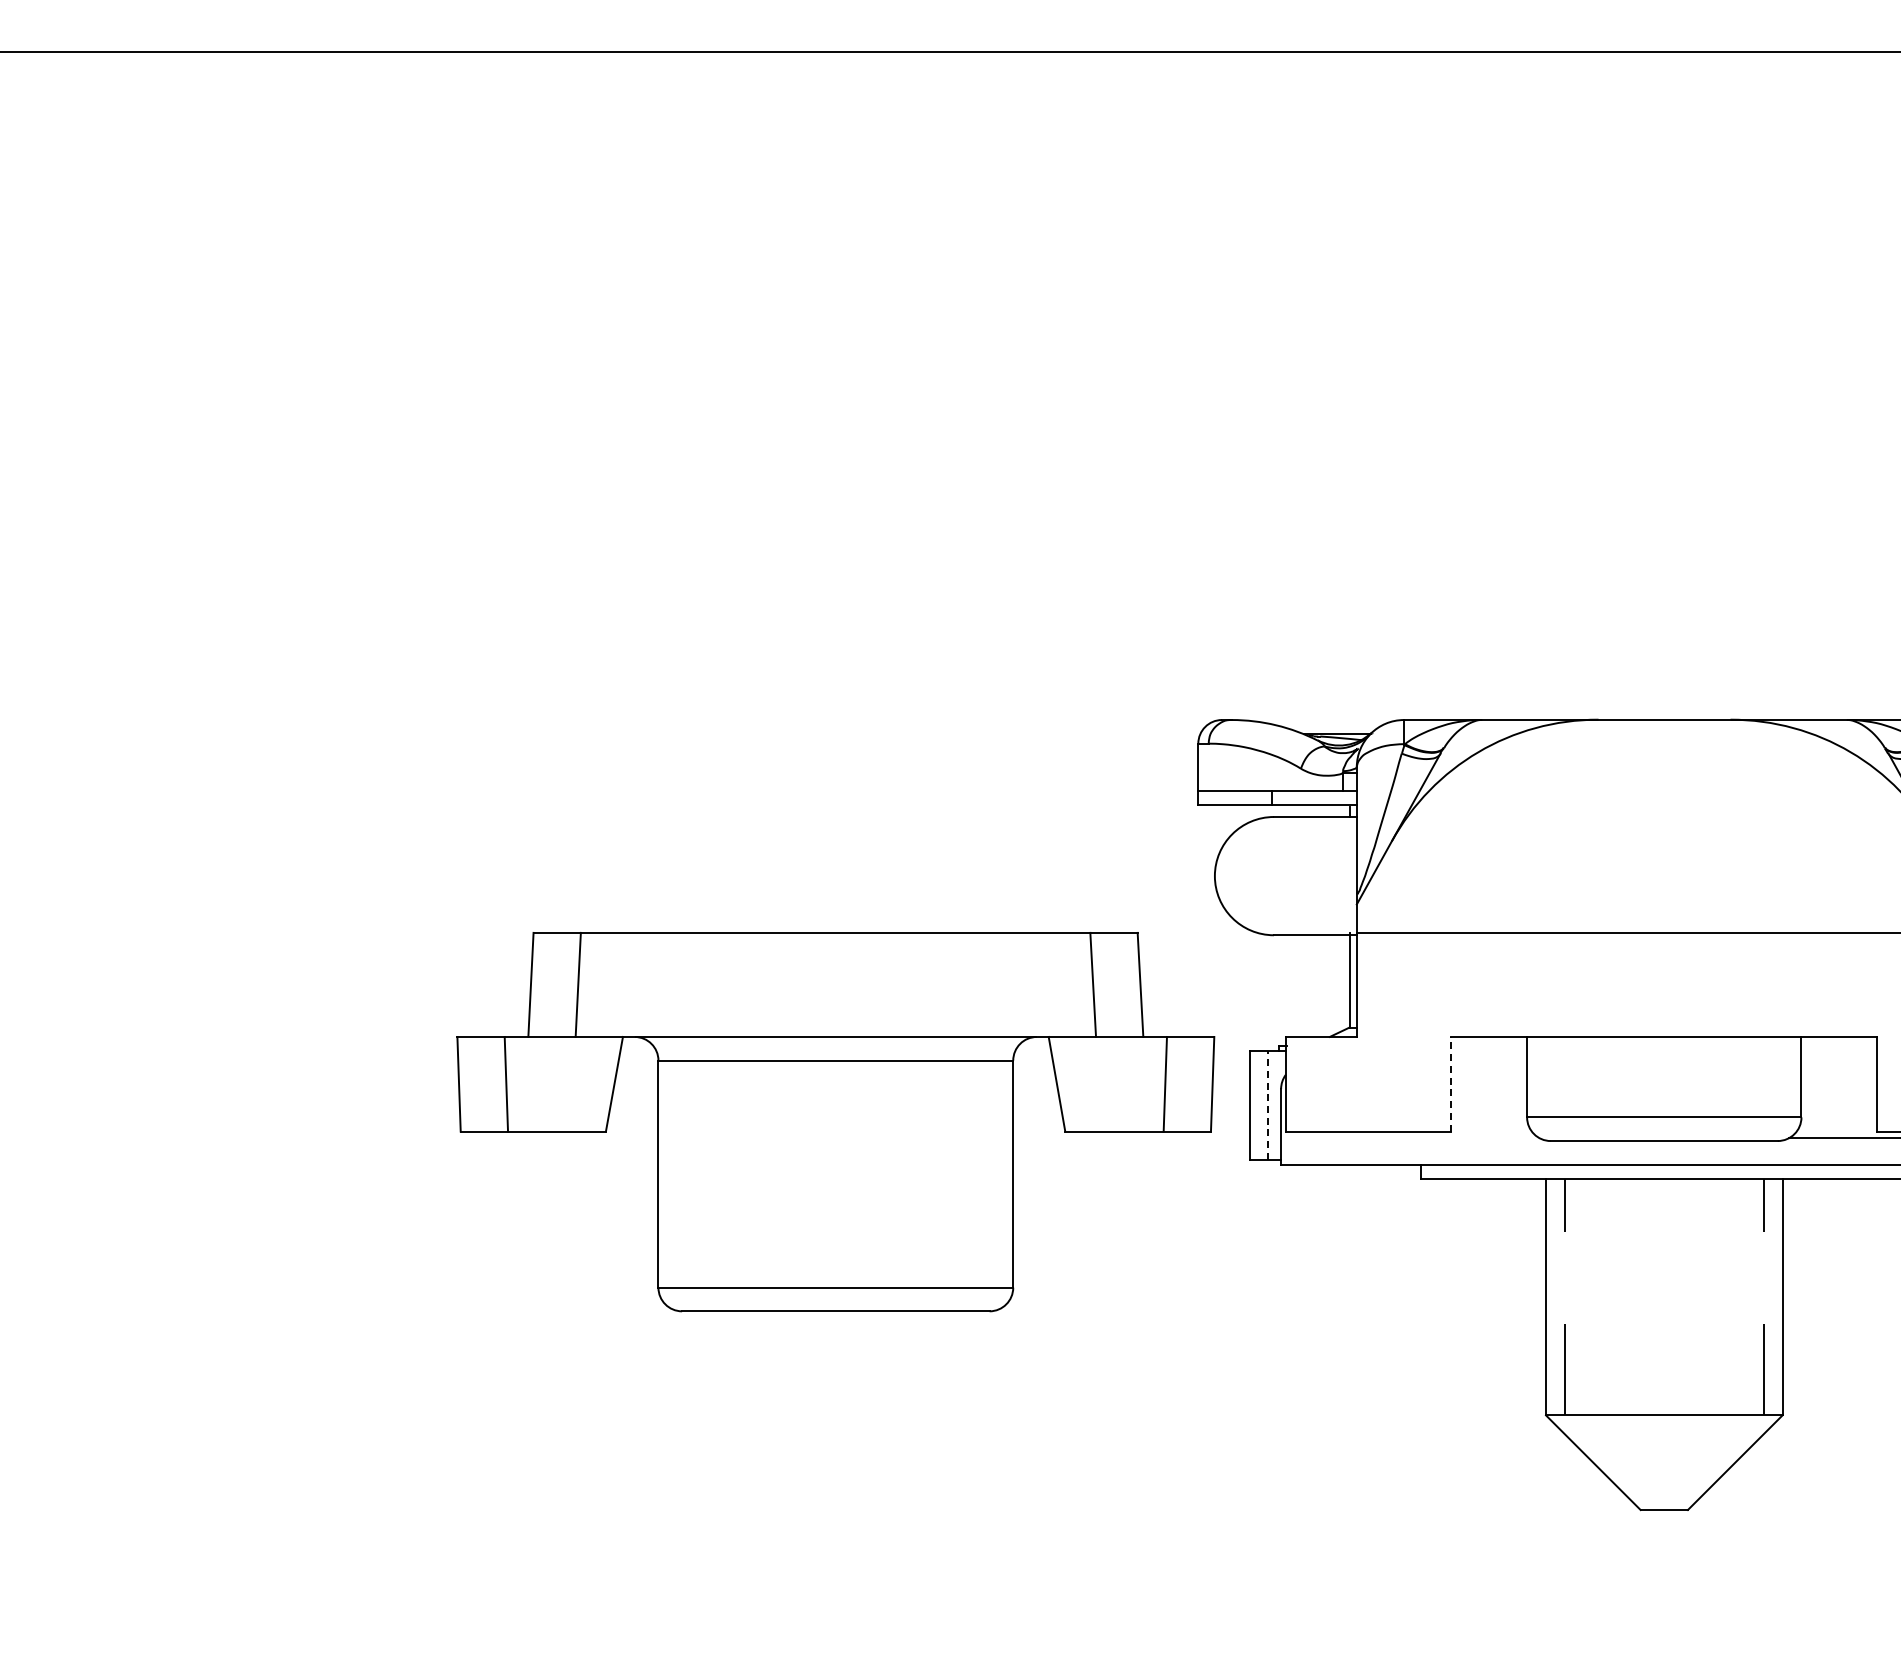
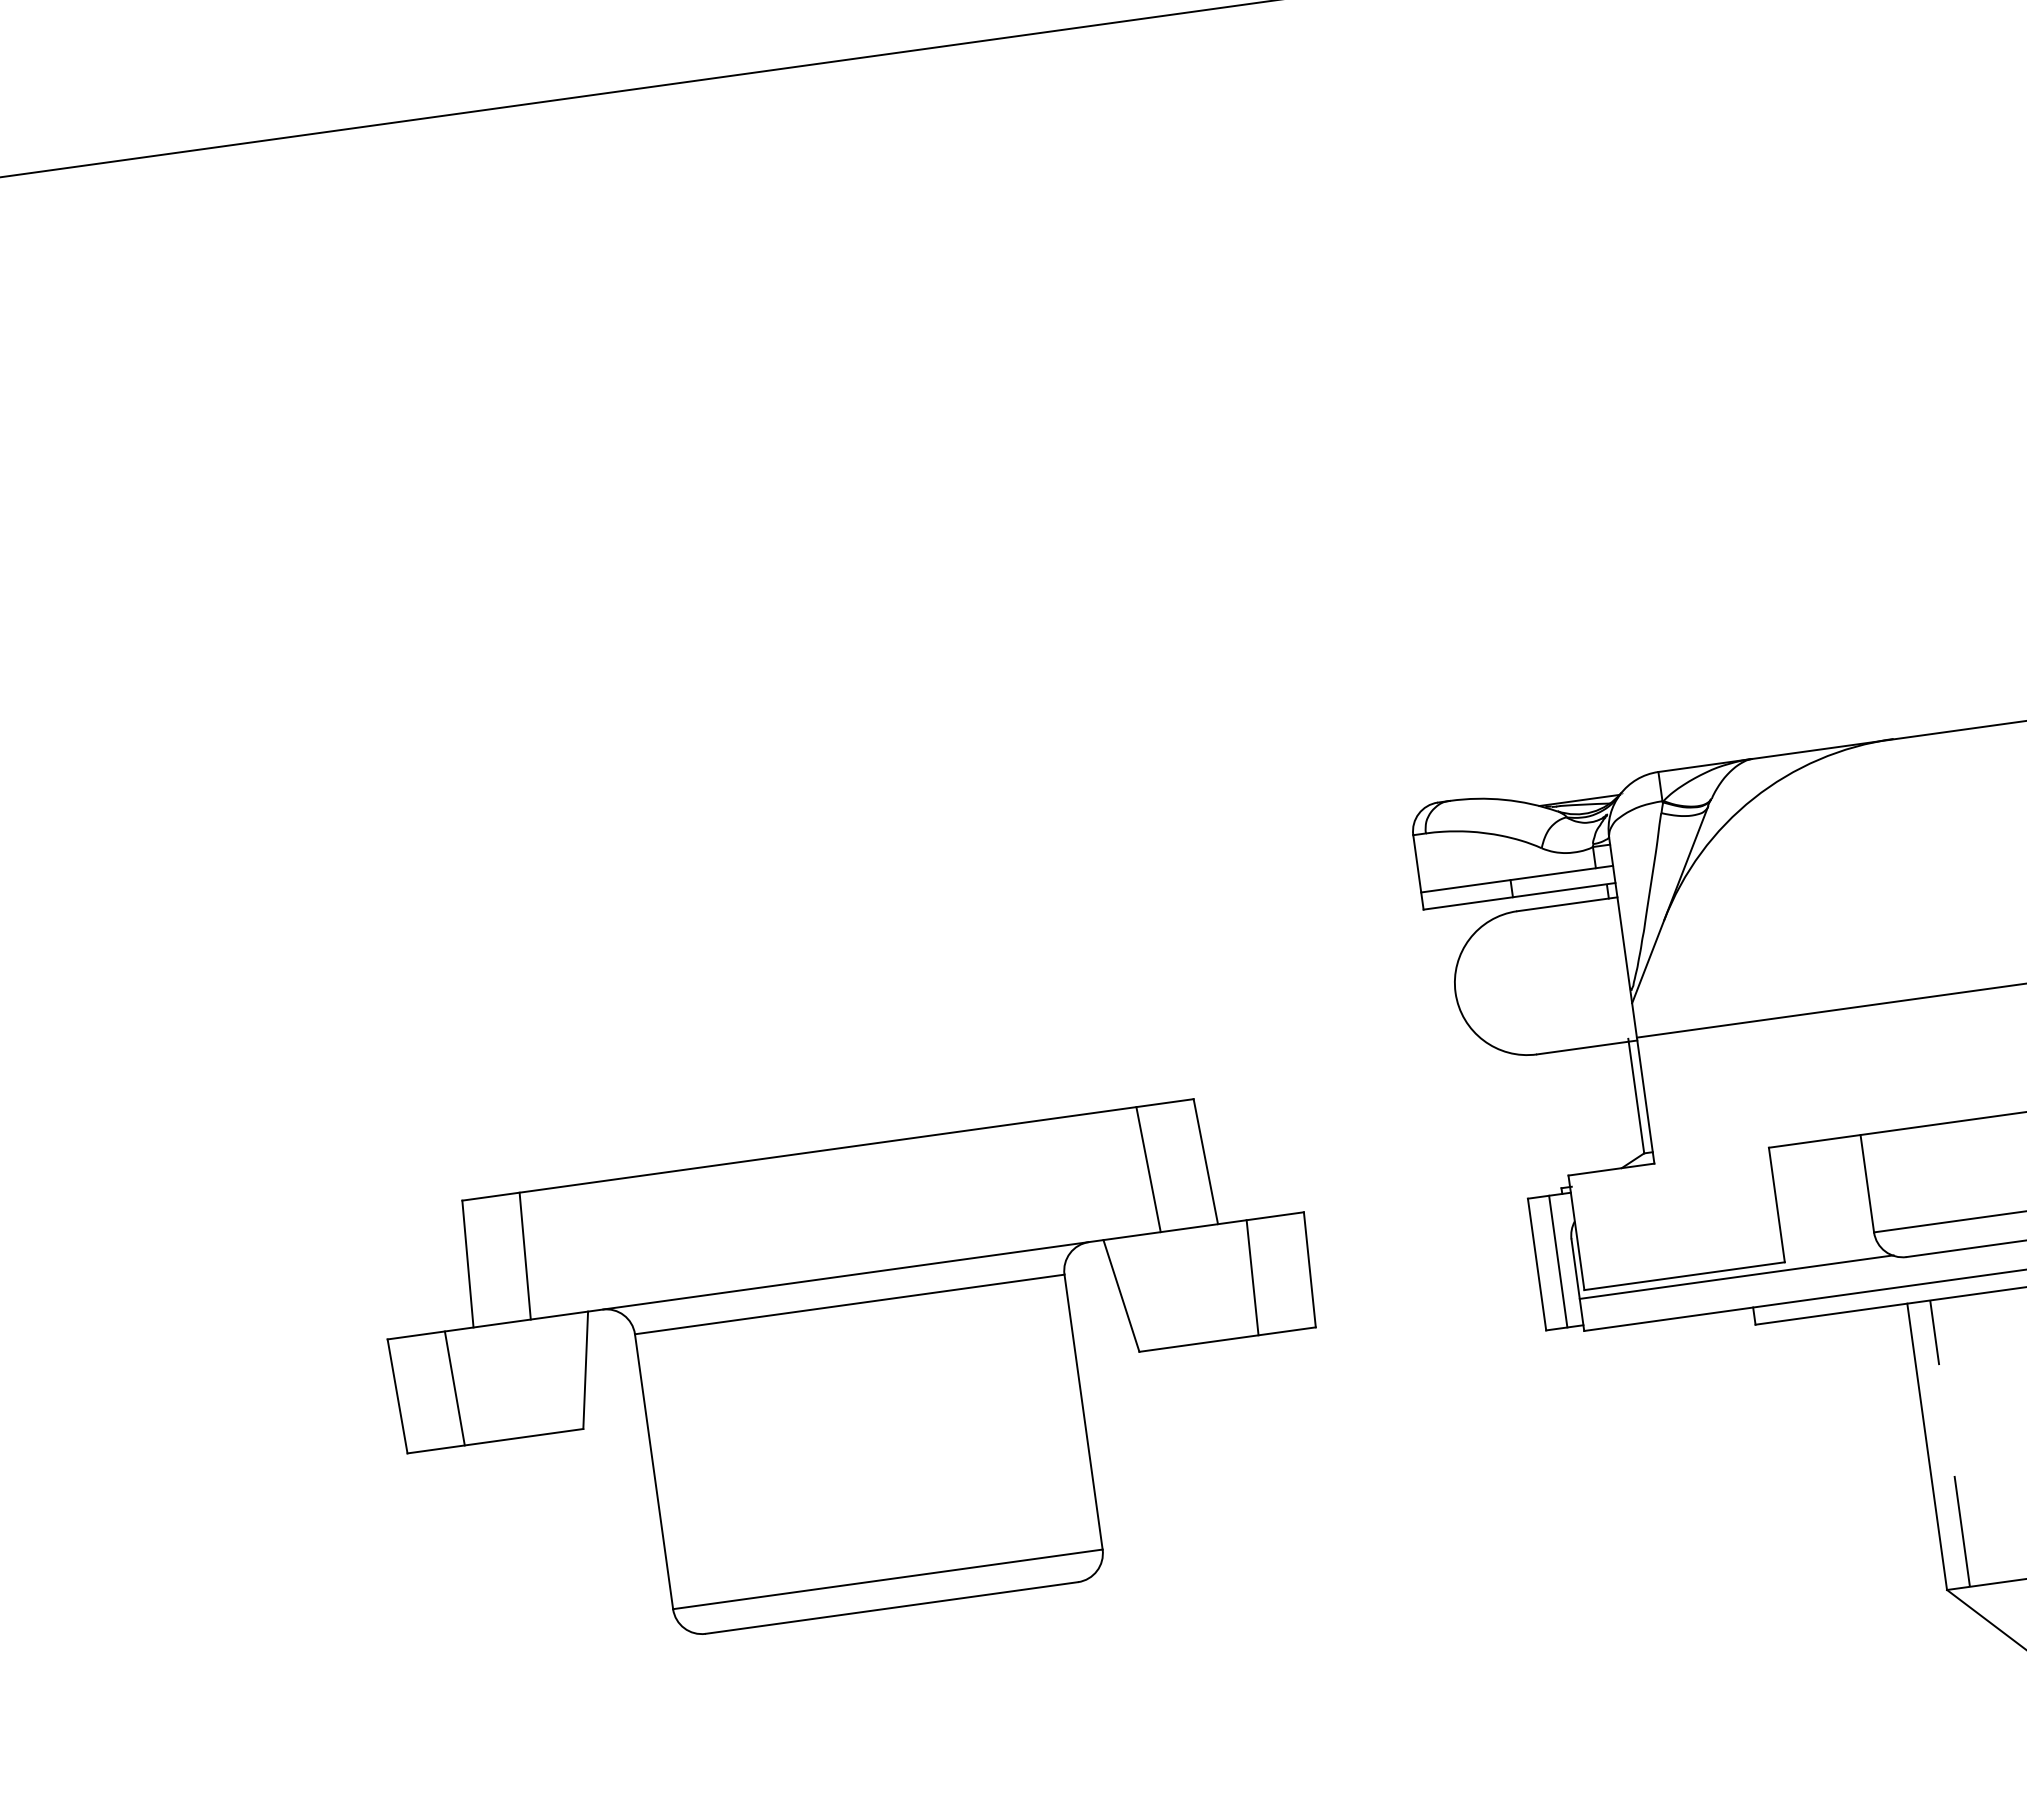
line: (1451, 1083) -> (1776, 1204), dashed -> solid
line: (1267, 1105) -> (1557, 1261), dashed -> solid
part: (835, 1122) -> (859, 1379), moved
line: (1410, 1138) -> (1736, 1277), added

